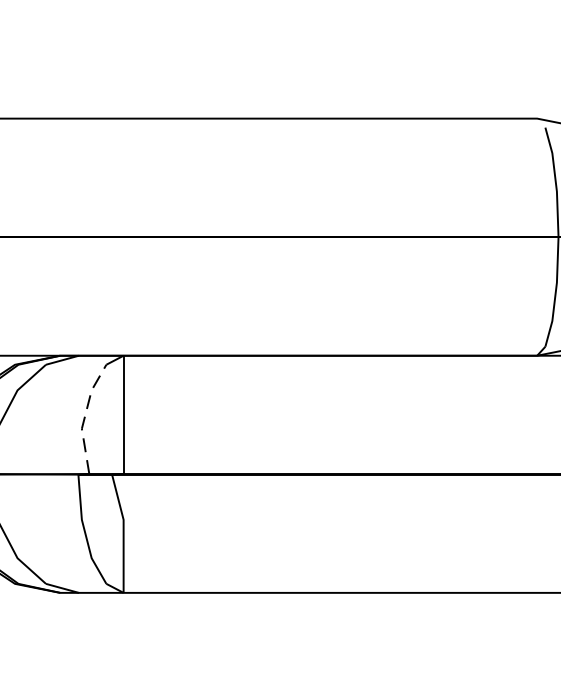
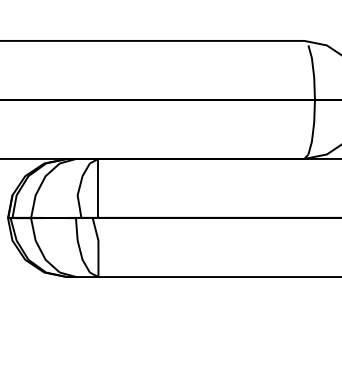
line: (85, 417) -> (79, 189), dashed -> solid

